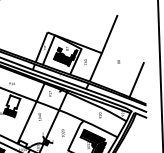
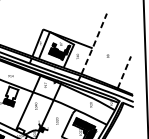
line: (103, 49) -> (94, 44), solid -> dashed
line: (137, 79) -> (124, 72), solid -> dashed

